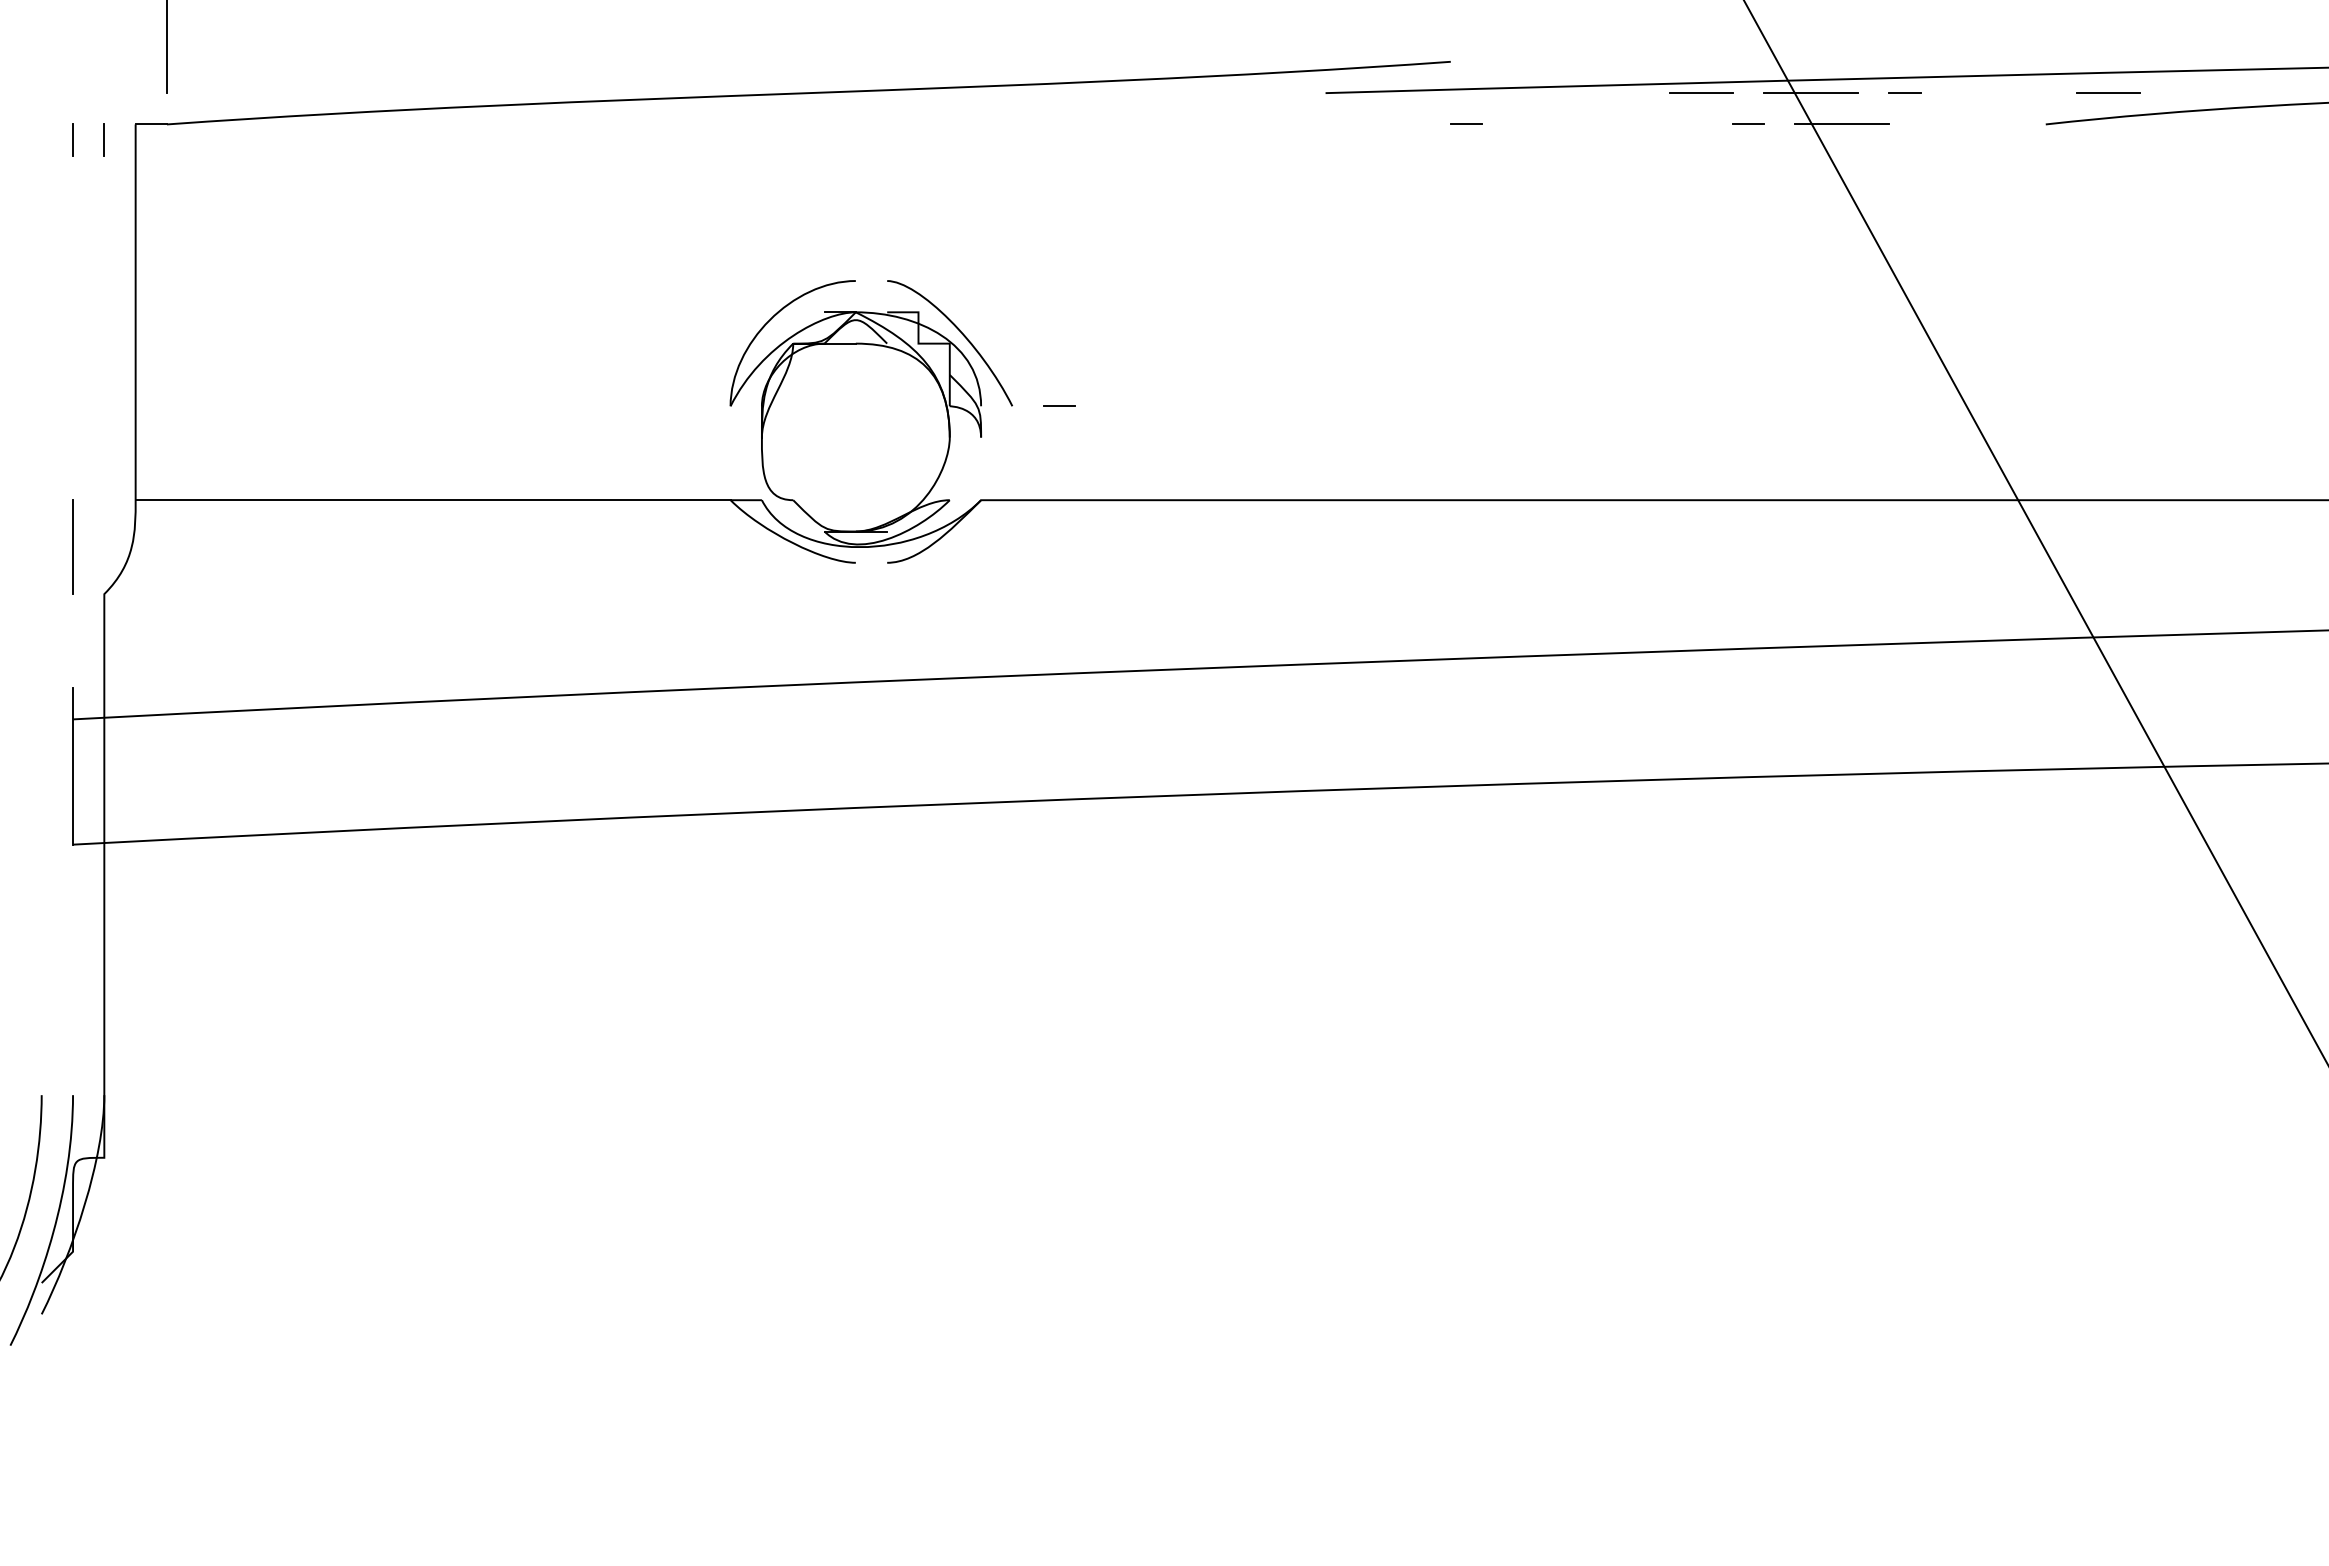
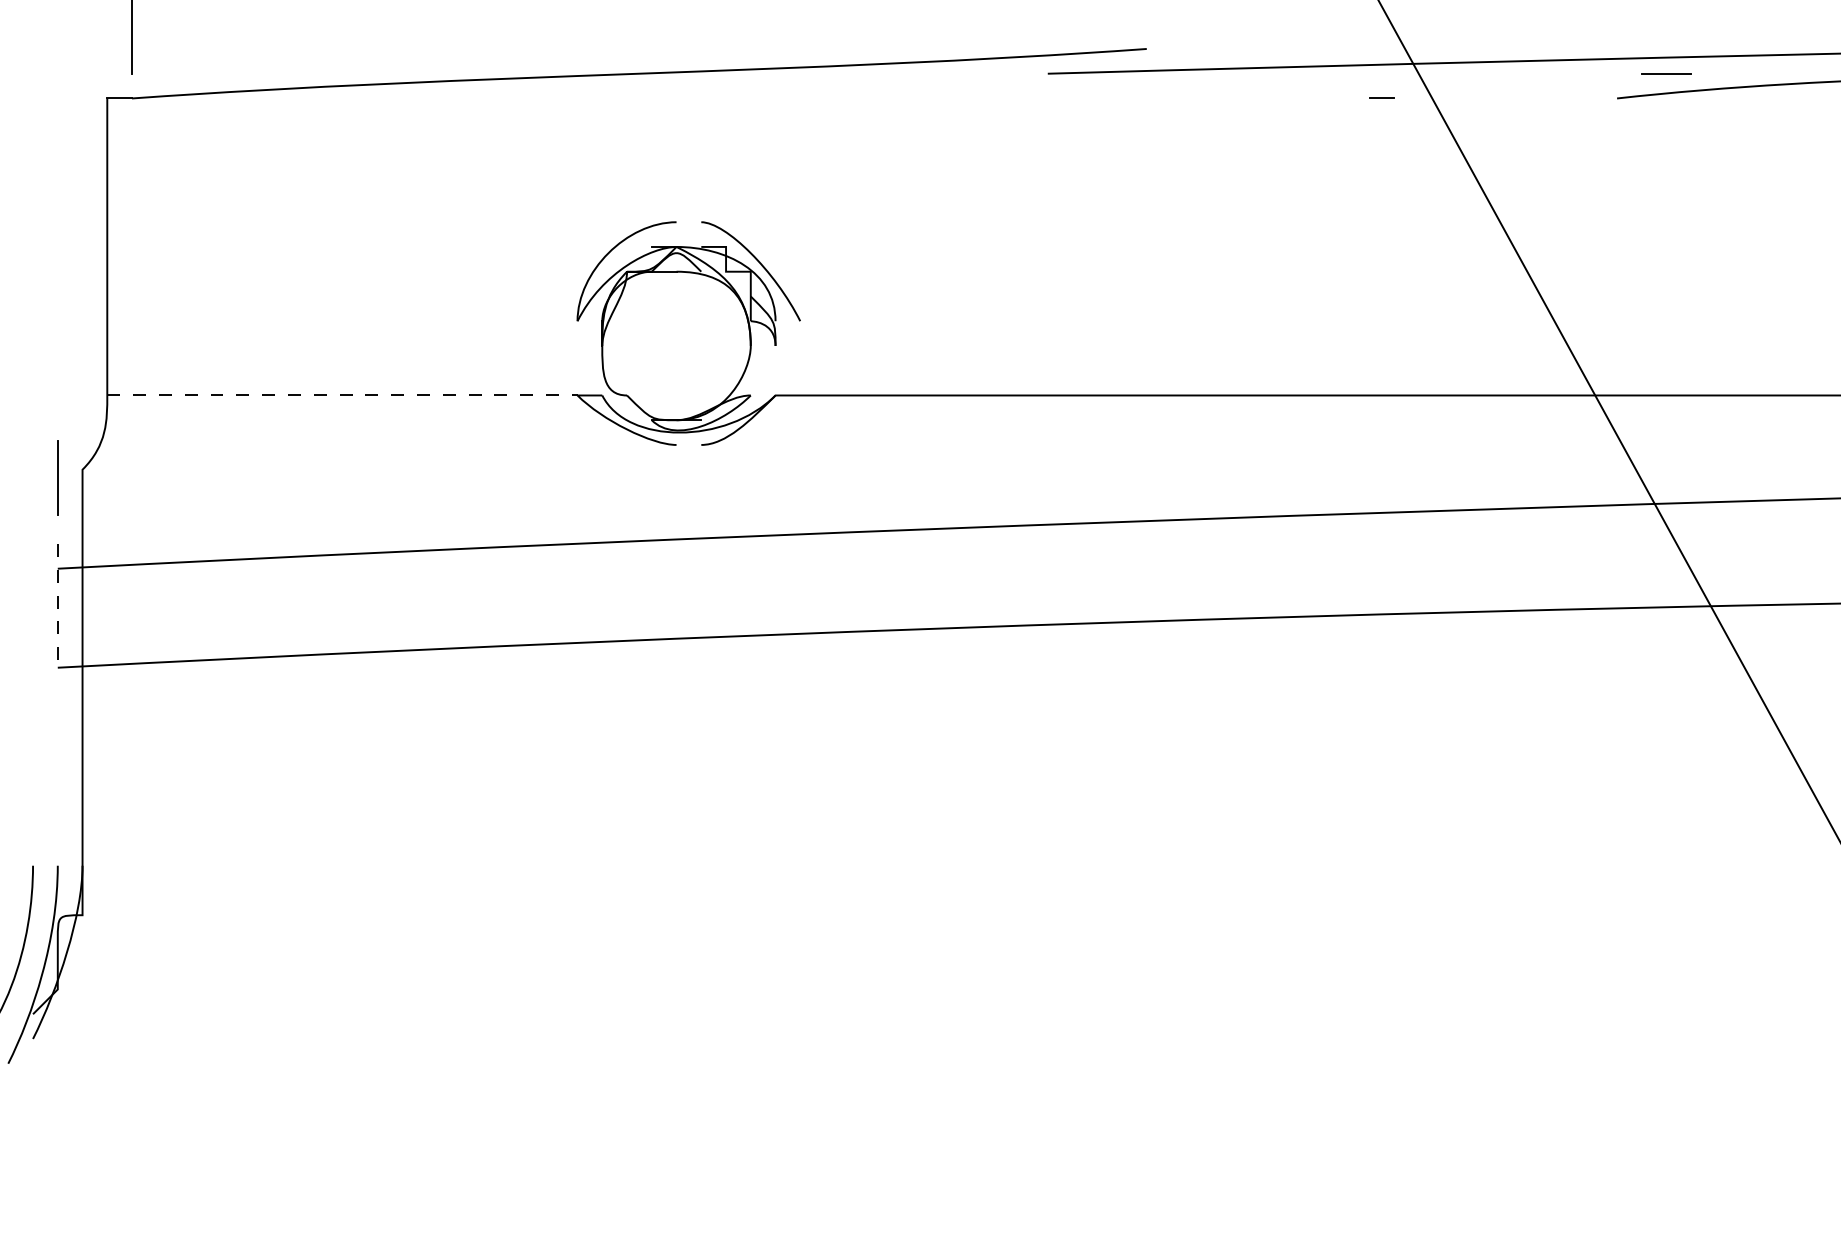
line: (1701, 92) -> (1344, 73), removed
line: (1810, 93) -> (1431, 74), removed
line: (1904, 93) -> (1505, 74), removed
line: (1466, 123) -> (1159, 97), removed
line: (1842, 124) -> (1456, 98), removed
line: (73, 139) -> (58, 110), removed
line: (104, 139) -> (82, 110), removed
line: (1059, 406) -> (837, 321), removed
line: (433, 500) -> (342, 395), solid -> dashed
line: (72, 546) -> (57, 477), moved
line: (73, 766) -> (58, 605), solid -> dashed

